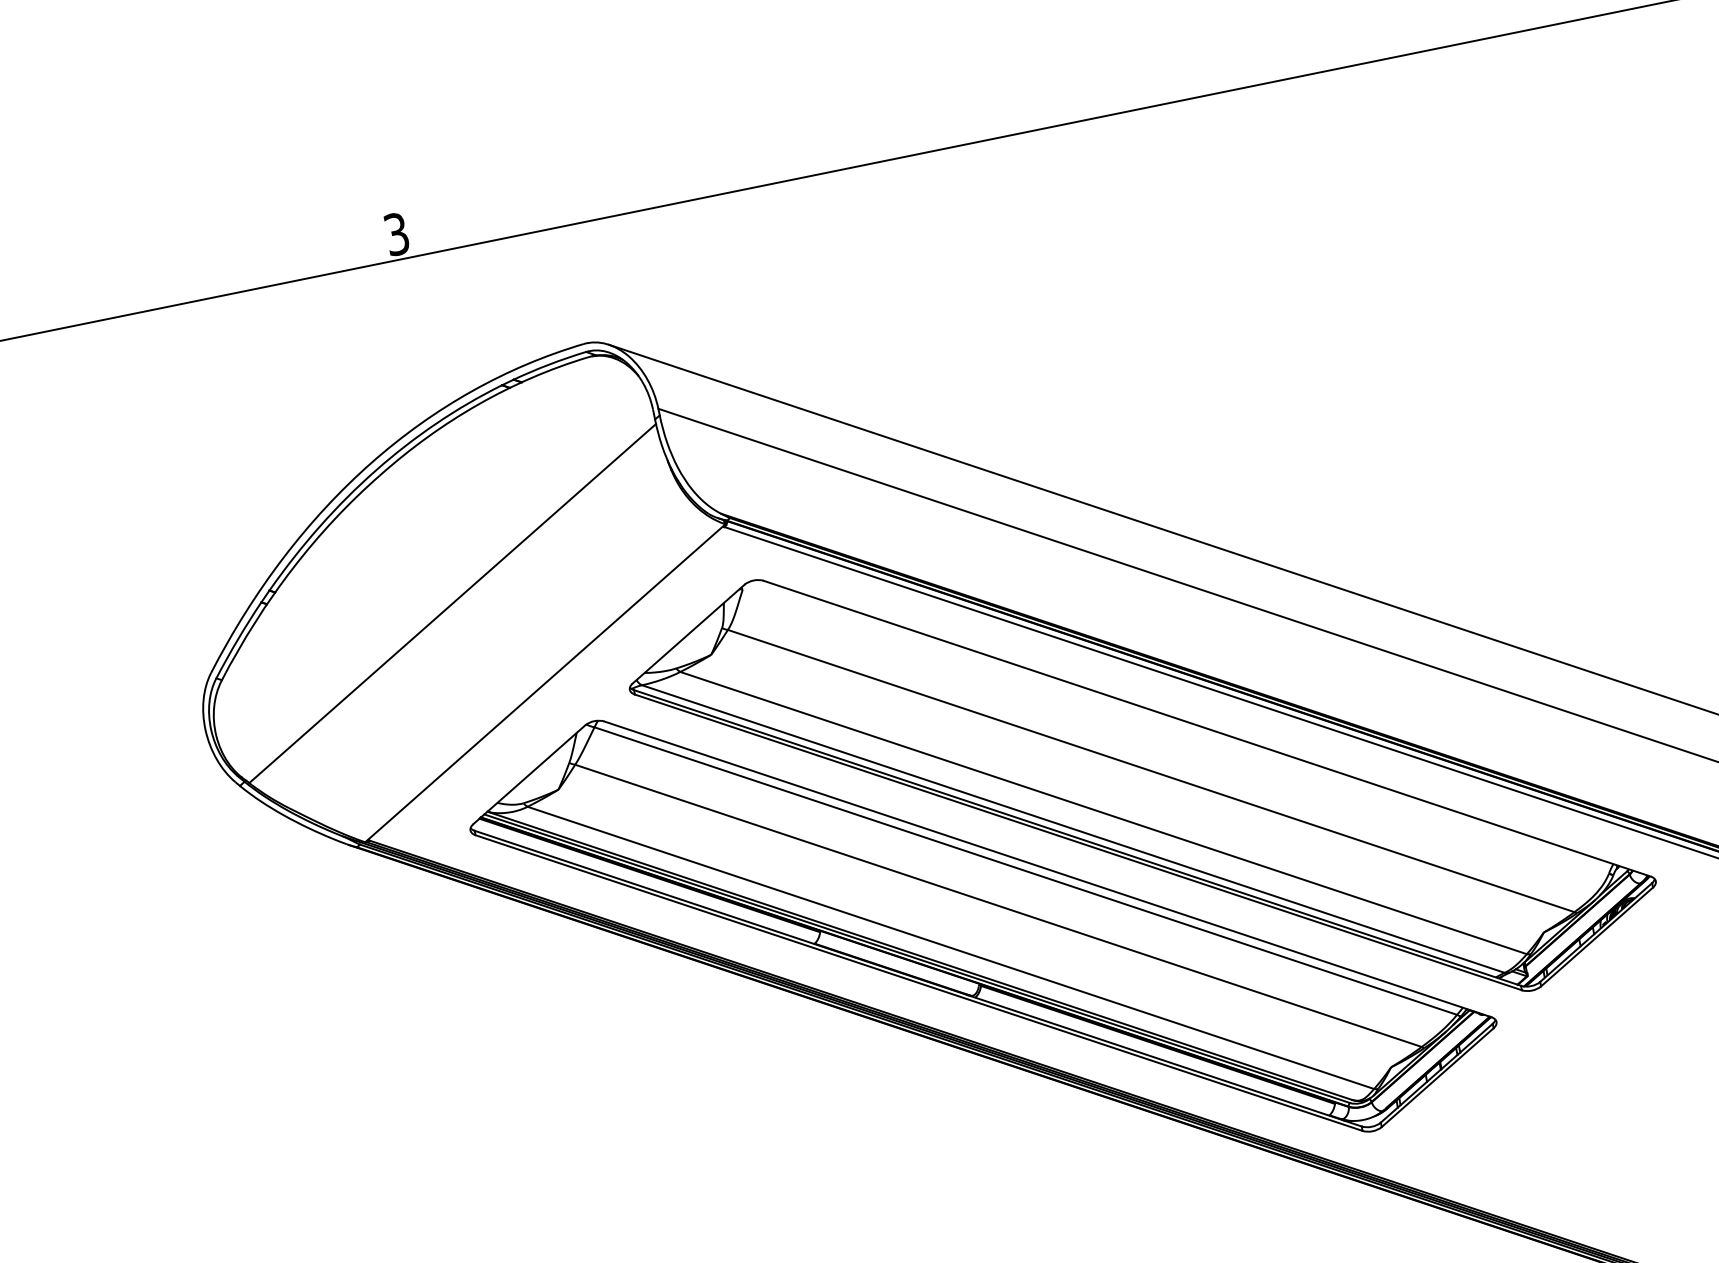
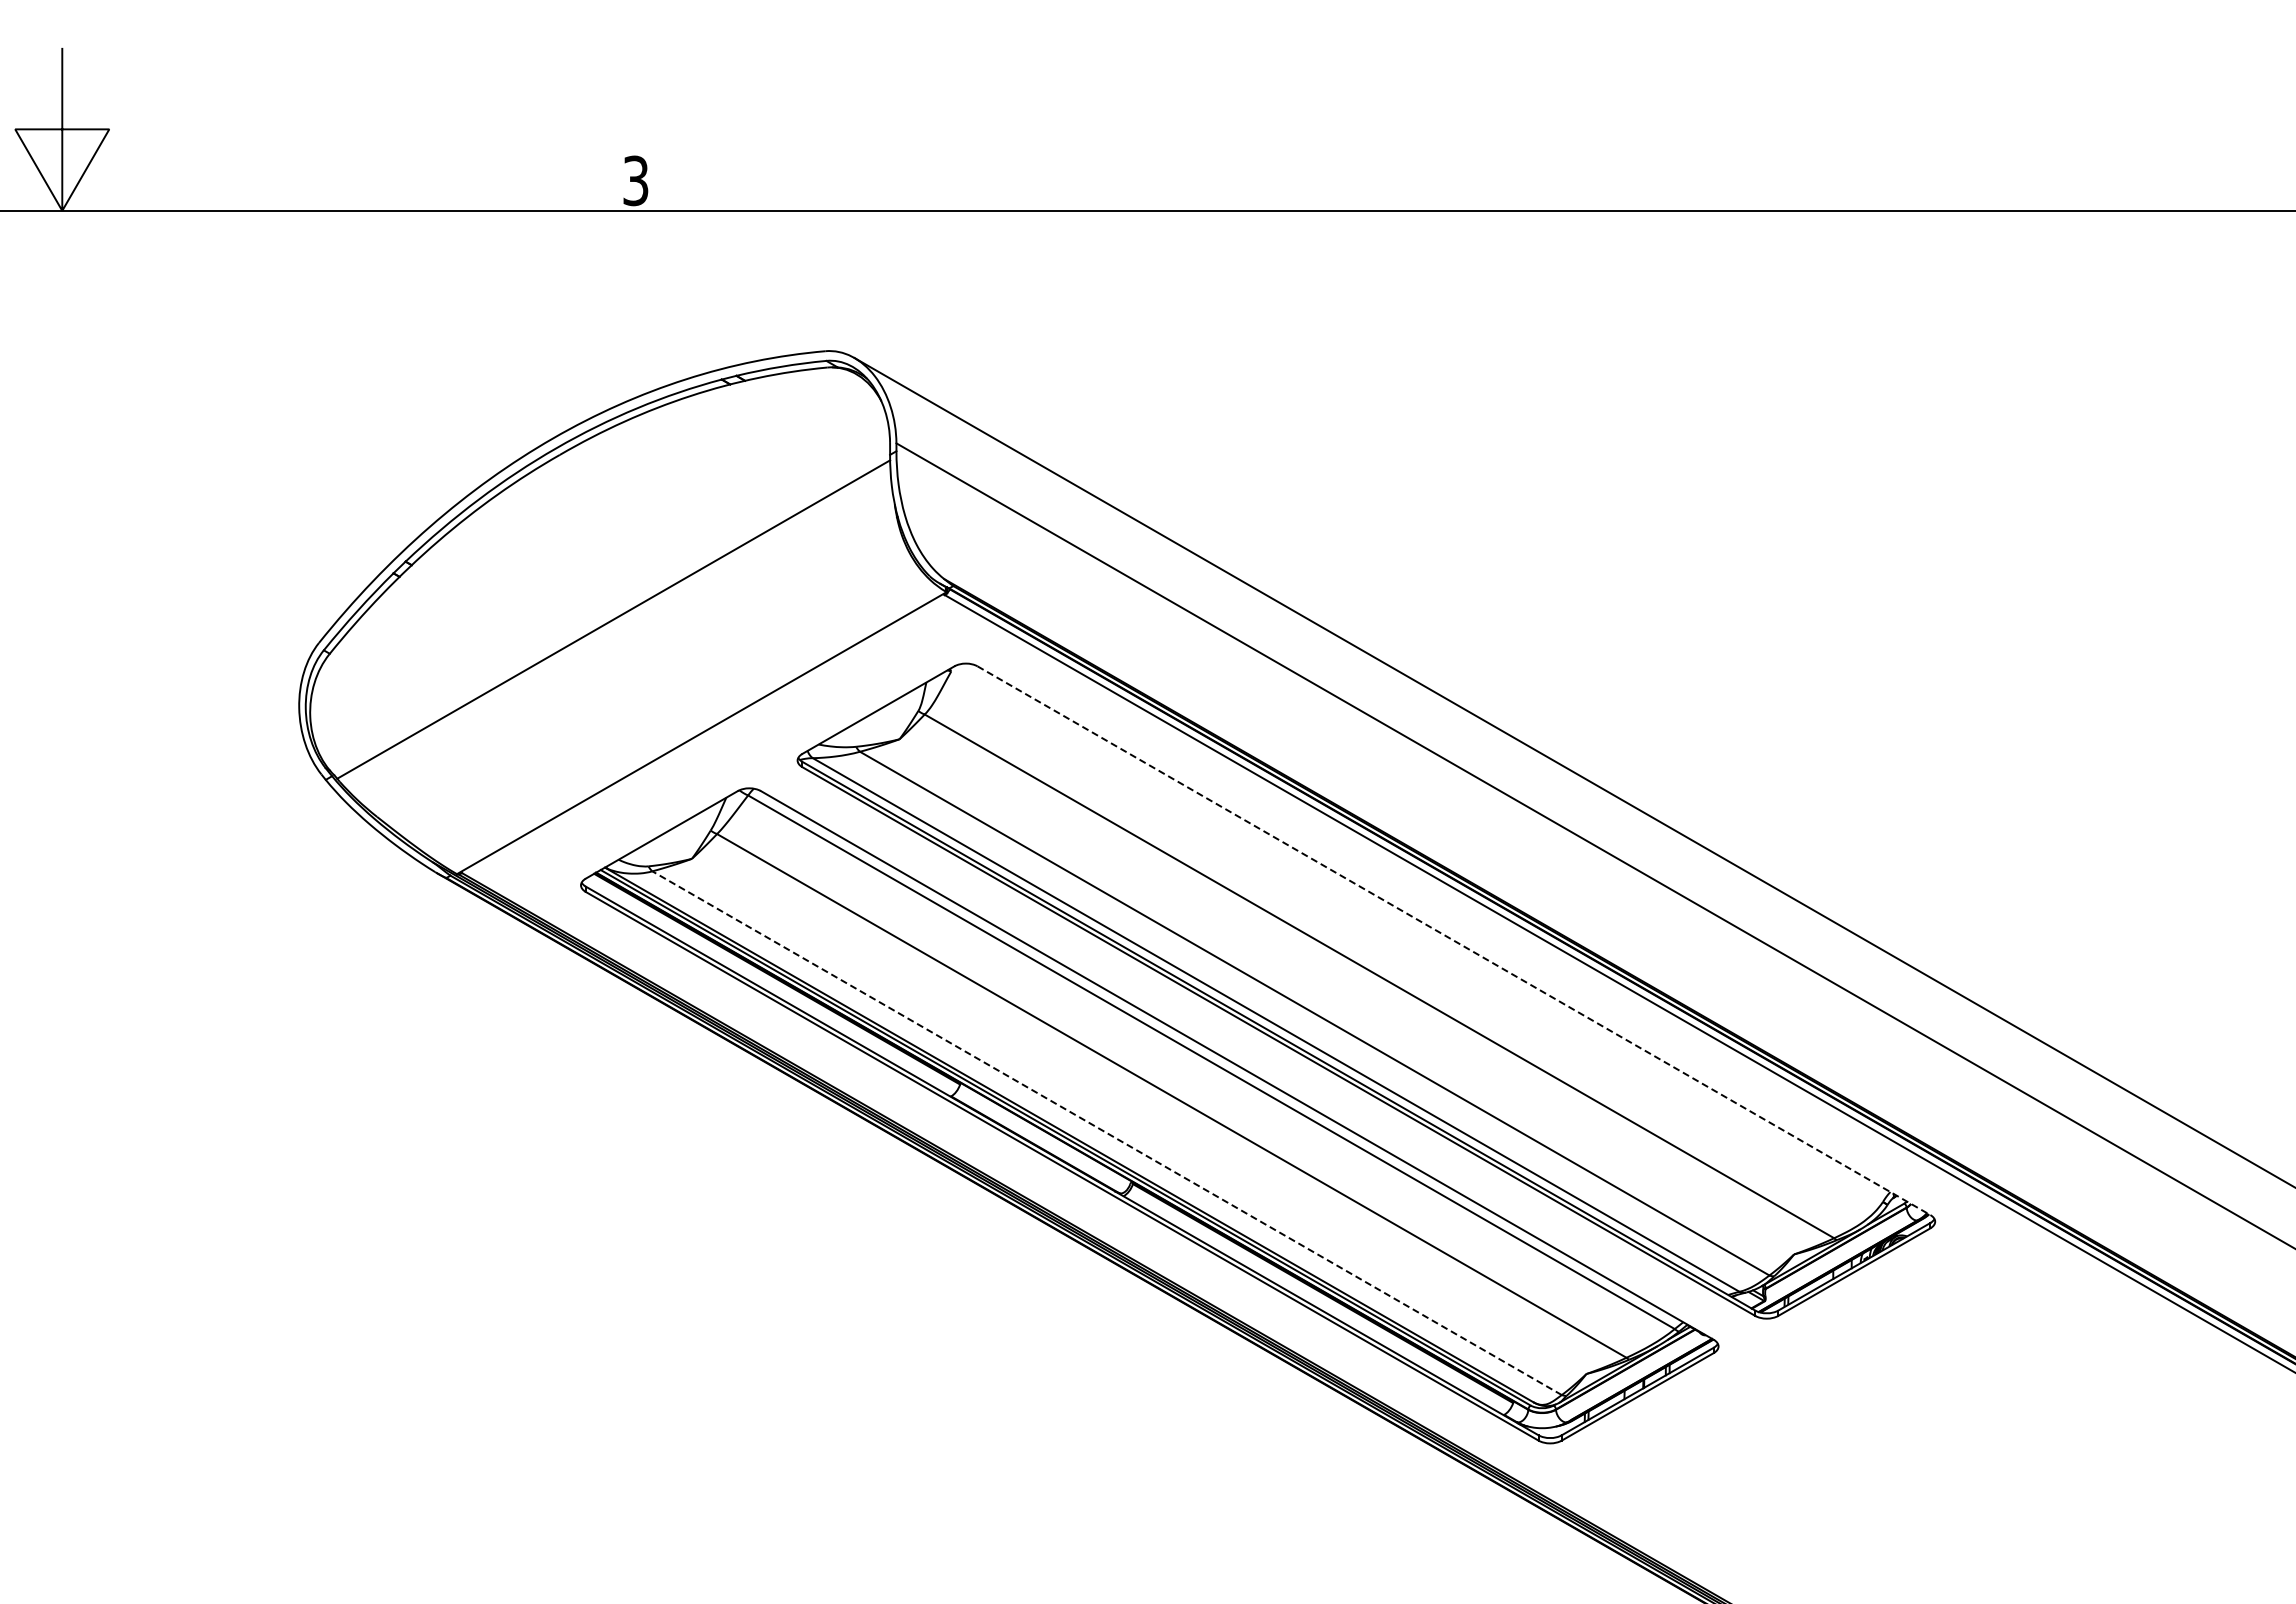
line: (1206, 728) -> (1453, 940), solid -> dashed
line: (951, 948) -> (1107, 1133), solid -> dashed

